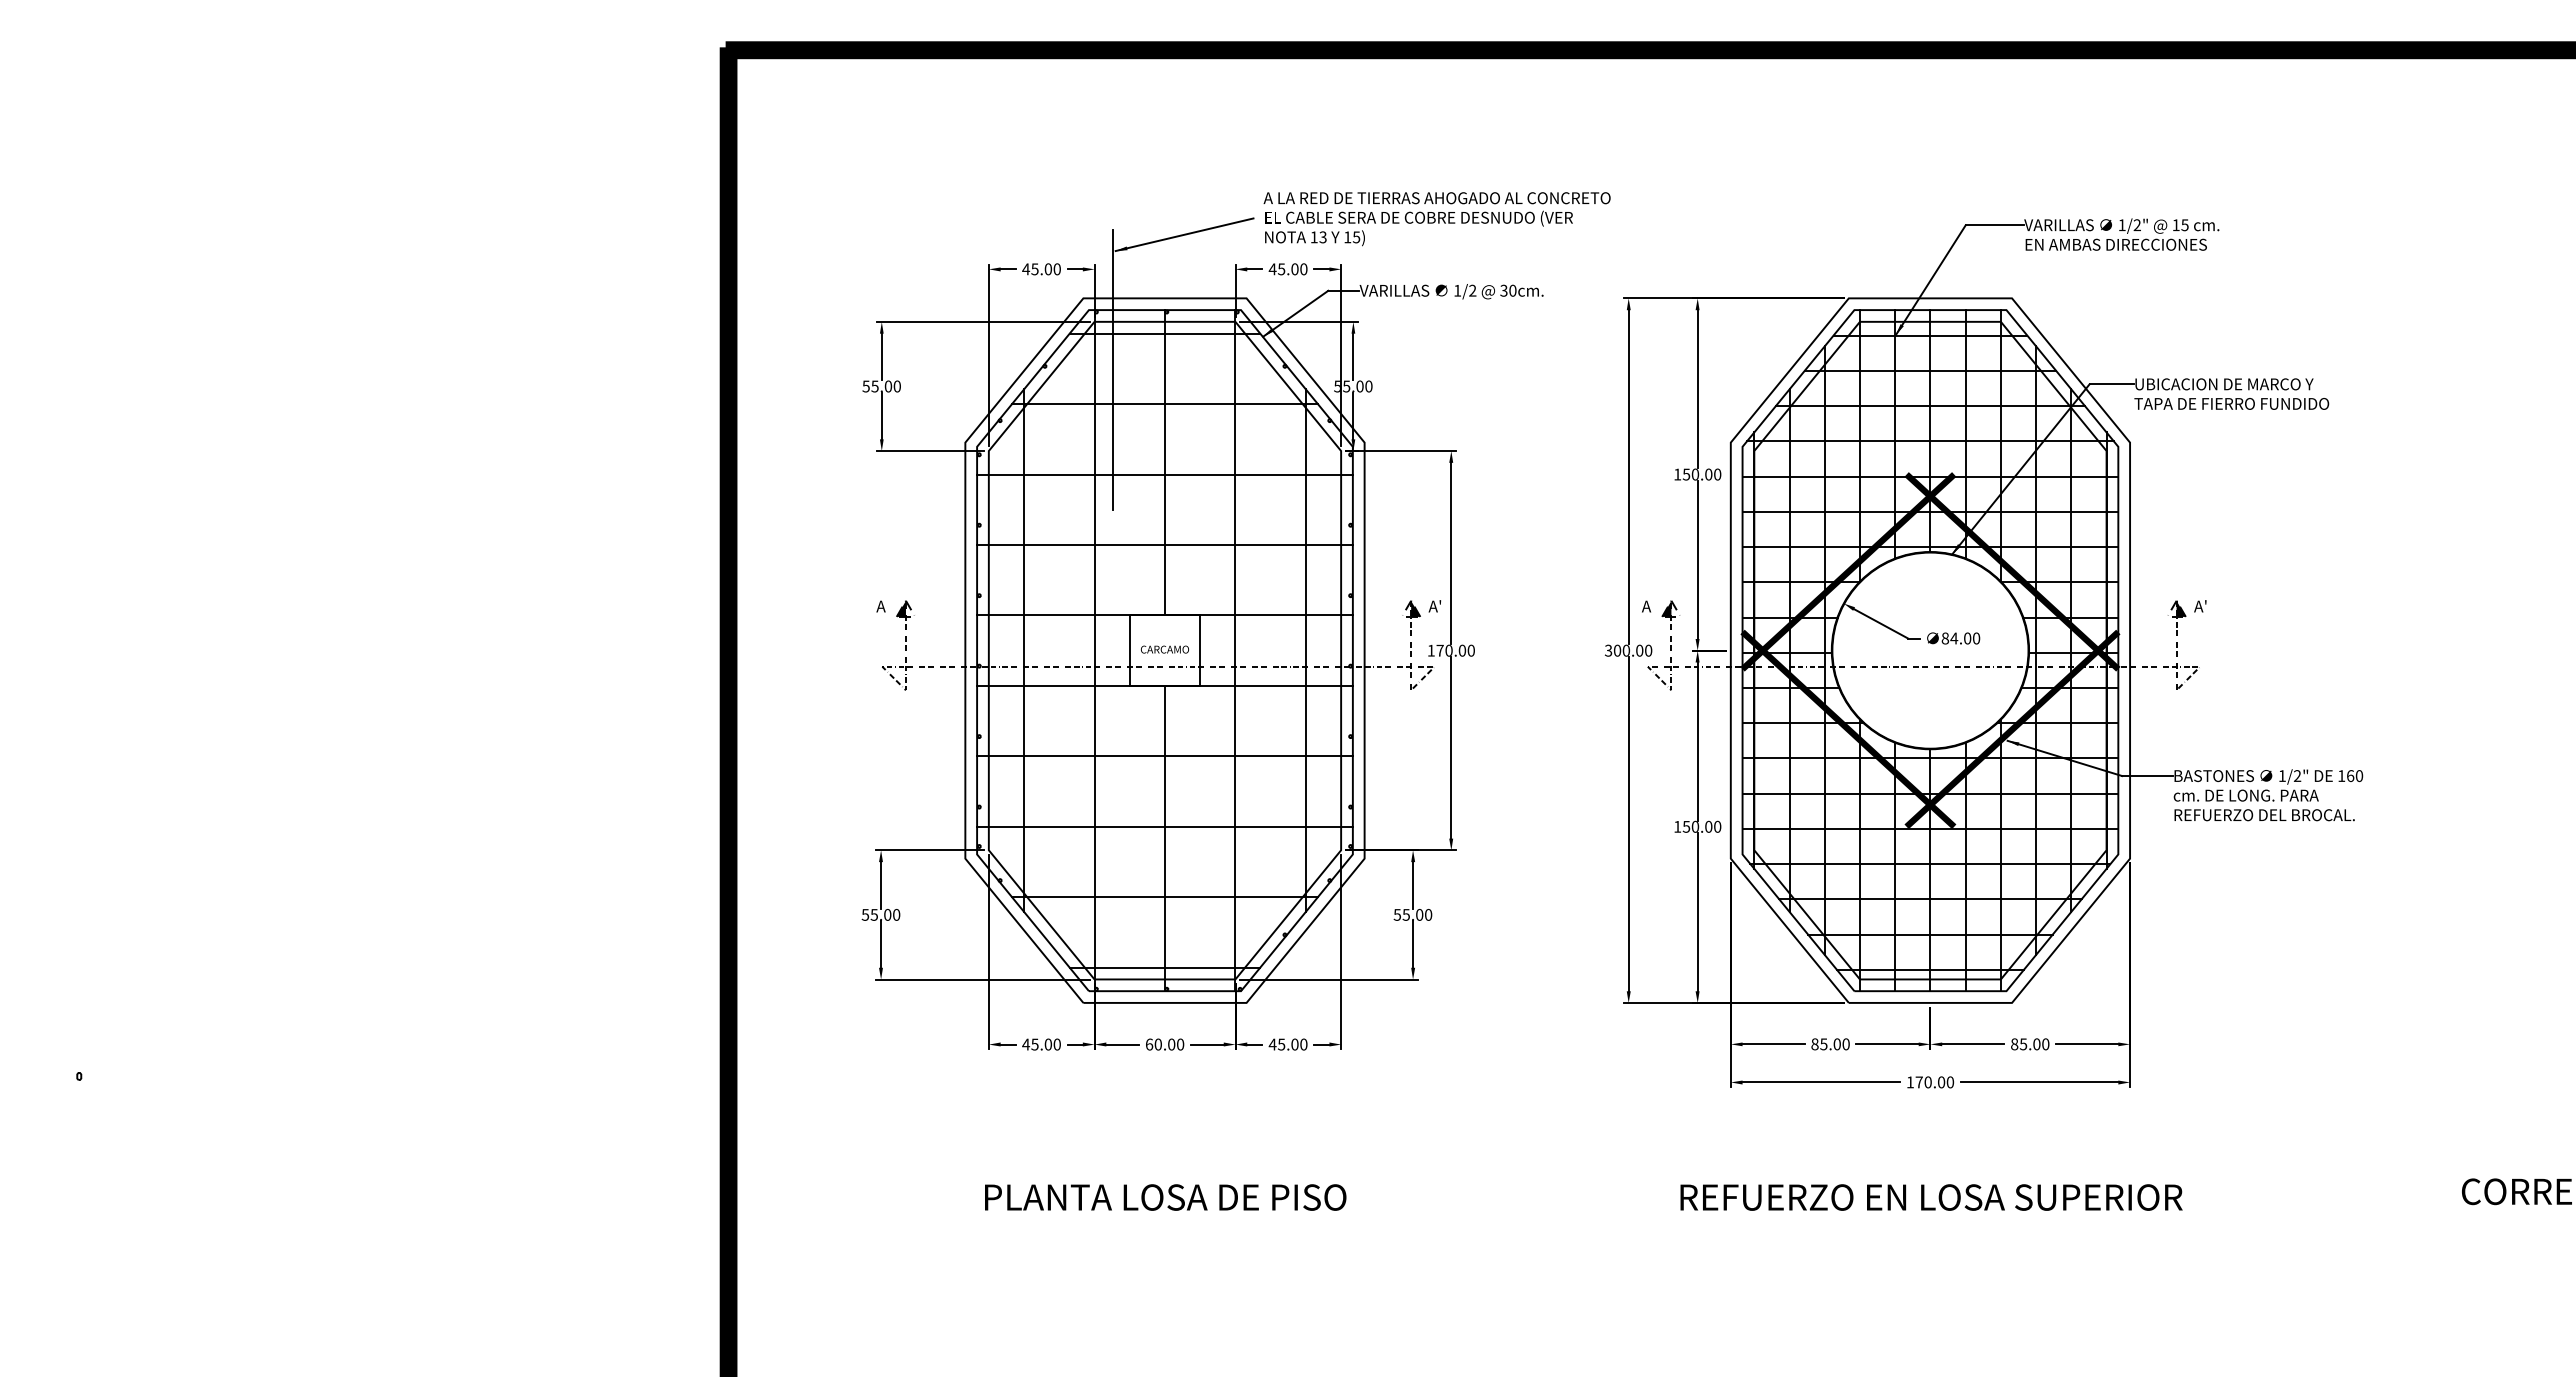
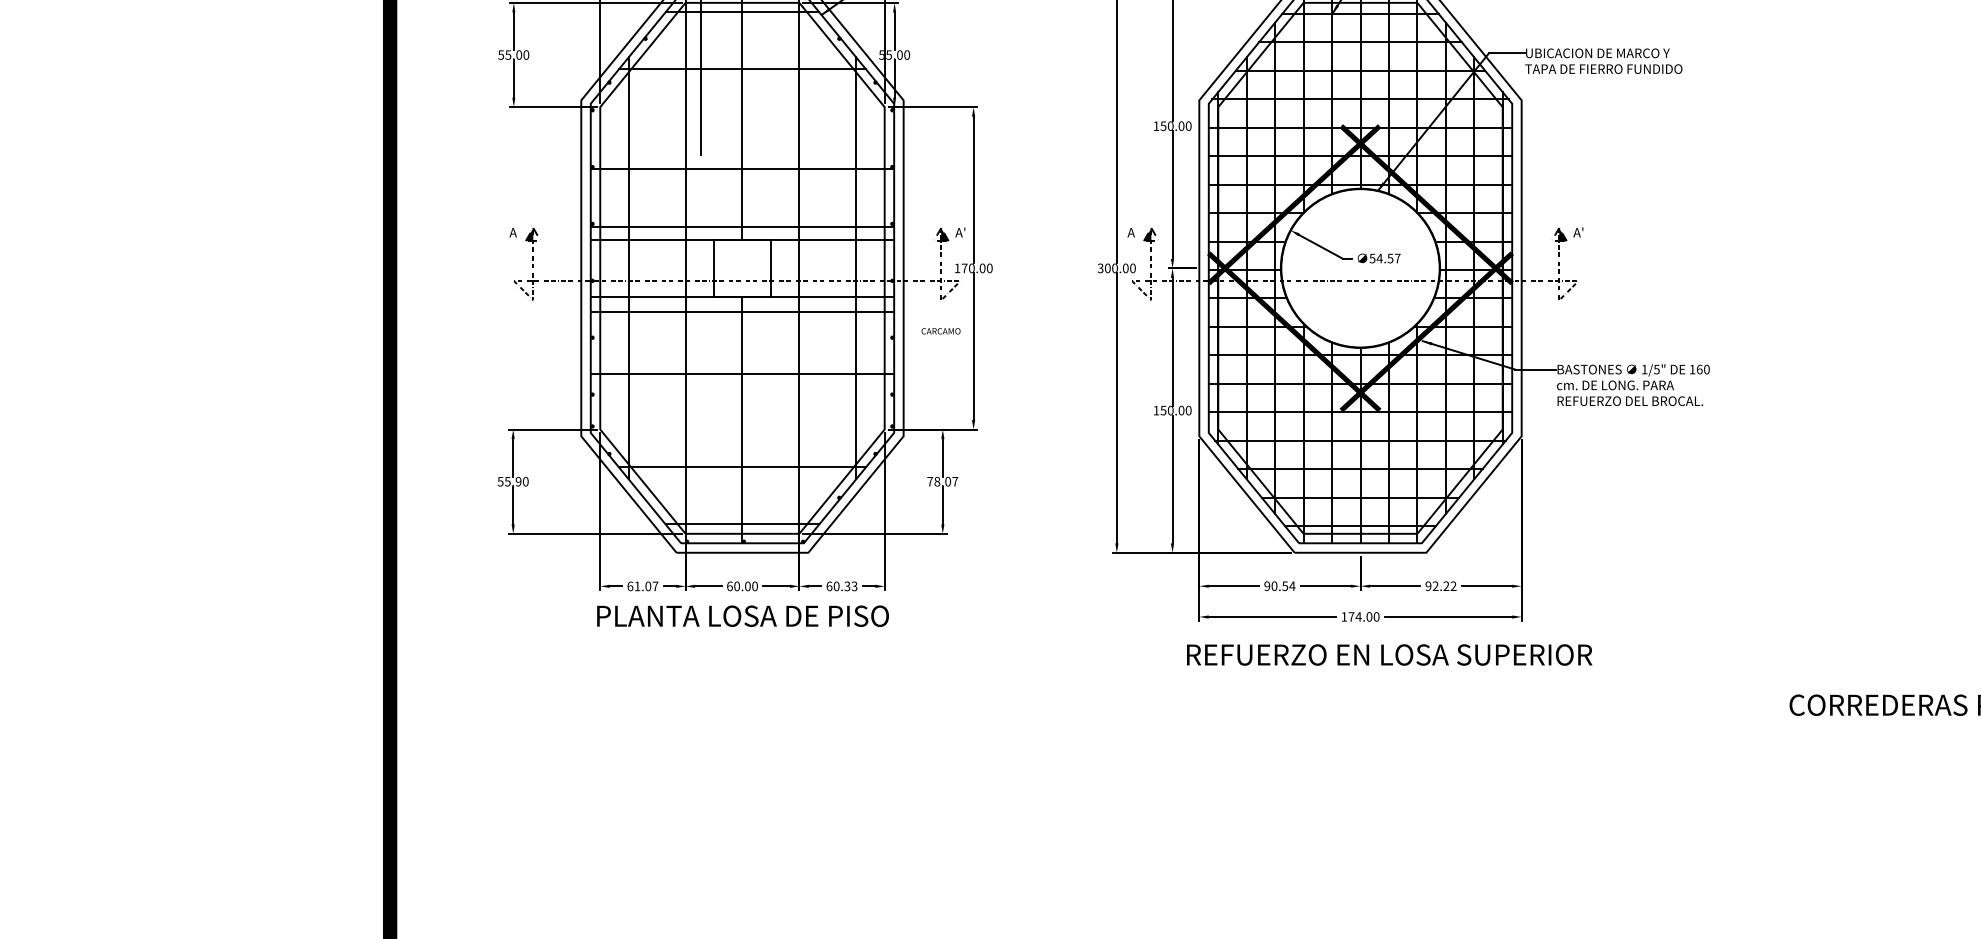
line: (1164, 474) -> (742, 168), moved
line: (1164, 544) -> (742, 227), moved
text: (1960, 638) -> (1384, 258), 84.00 -> 54.57
text: (1164, 649) -> (940, 331), moved
line: (1164, 756) -> (742, 311), moved
text: (2297, 776) -> (1656, 369), 1/2" -> 1/5"
line: (1164, 826) -> (742, 373), moved
text: (887, 914) -> (518, 481), 55.00 -> 55.90
text: (1412, 914) -> (942, 481), 55.00 -> 78.07
text: (1041, 1044) -> (642, 586), 45.00 -> 61.07
text: (1287, 1044) -> (841, 586), 45.00 -> 60.33
text: (1830, 1044) -> (1279, 586), 85.00 -> 90.54
text: (2030, 1044) -> (1441, 586), 85.00 -> 92.22
text: (1928, 1082) -> (1358, 617), 170.00 -> 174.00
text: (1165, 1197) -> (742, 616), moved
text: (1931, 1197) -> (1389, 654), moved

